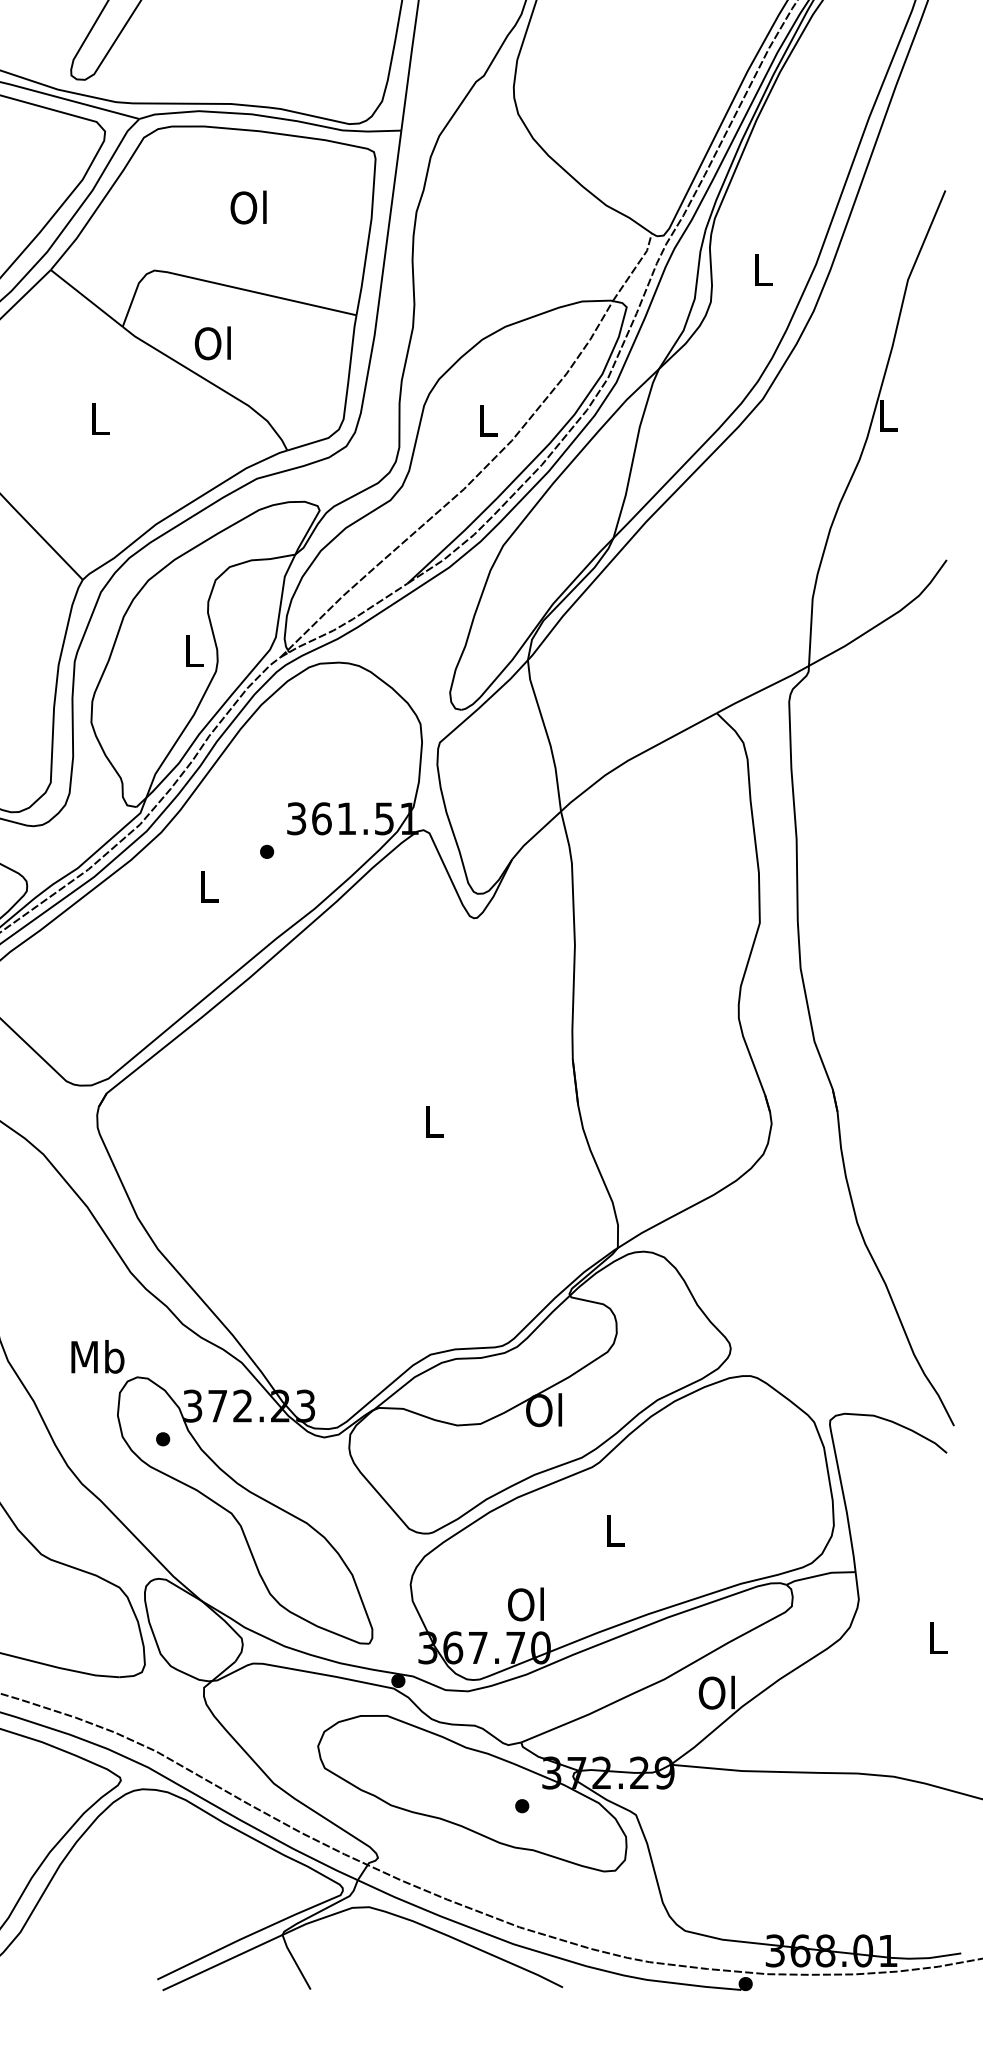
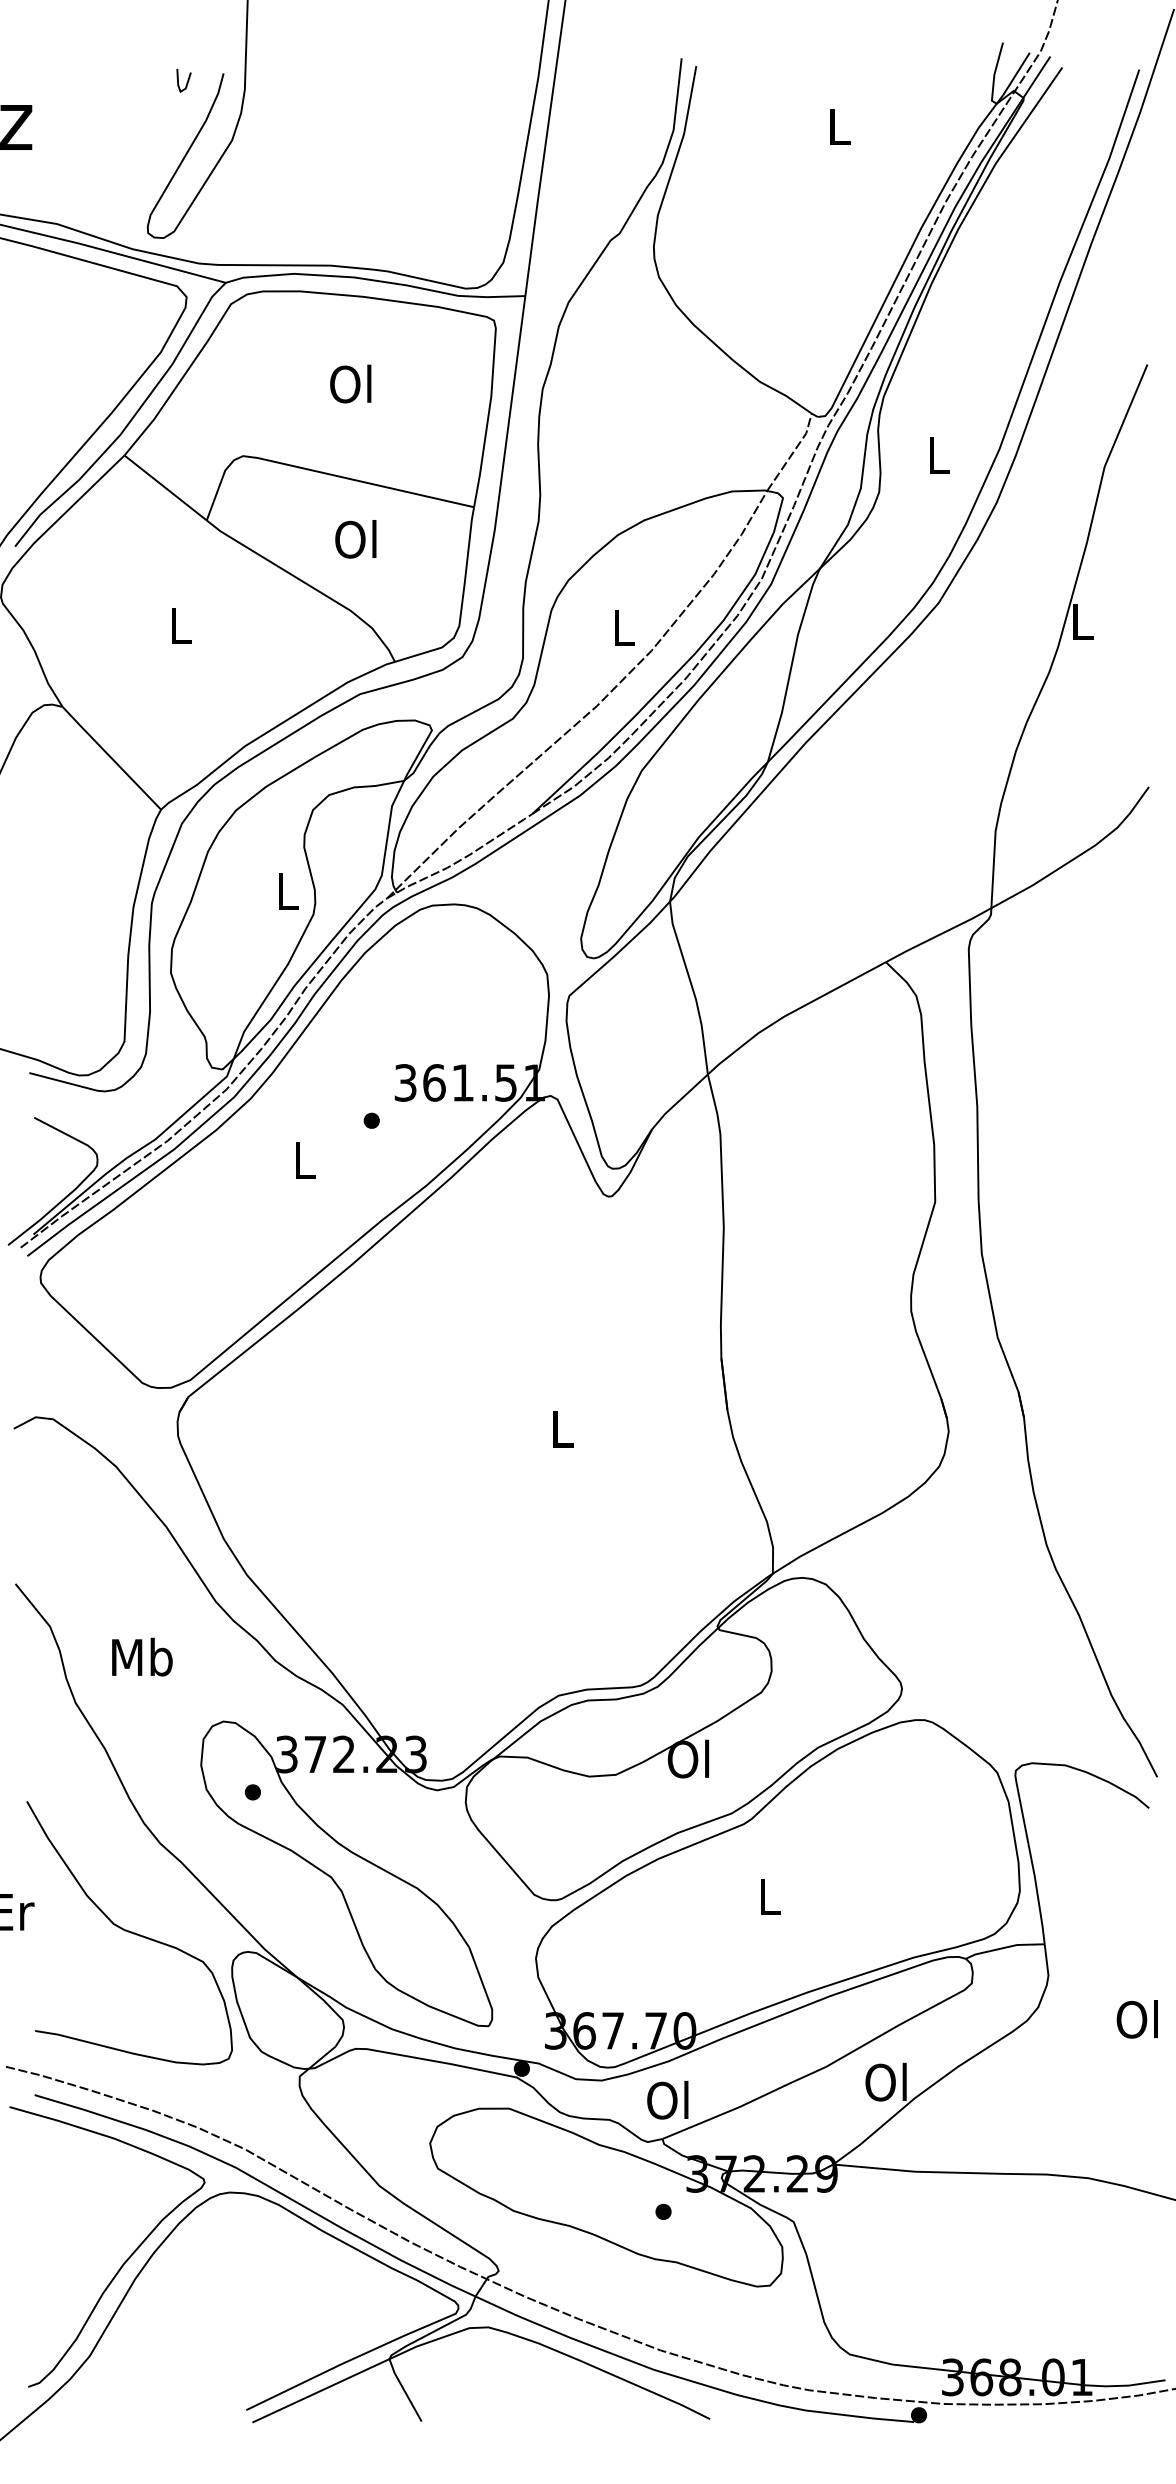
text: (212, 343) -> (355, 539), moved
text: (98, 1356) -> (142, 1656), moved
text: (525, 1604) -> (667, 2100), moved
text: (935, 1637) -> (1136, 2019), L -> Ol

